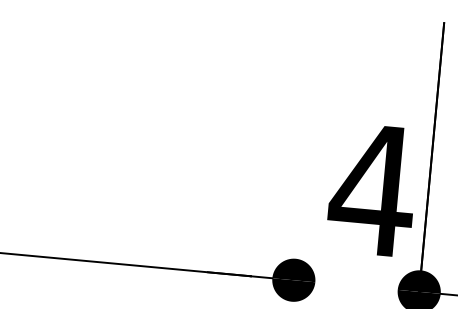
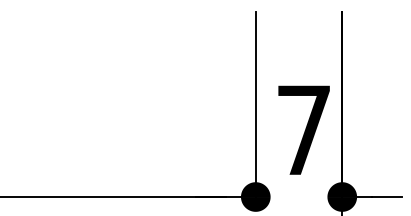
line: (305, 146) -> (255, 104), added
text: (372, 188) -> (303, 129), 4 -> 7

